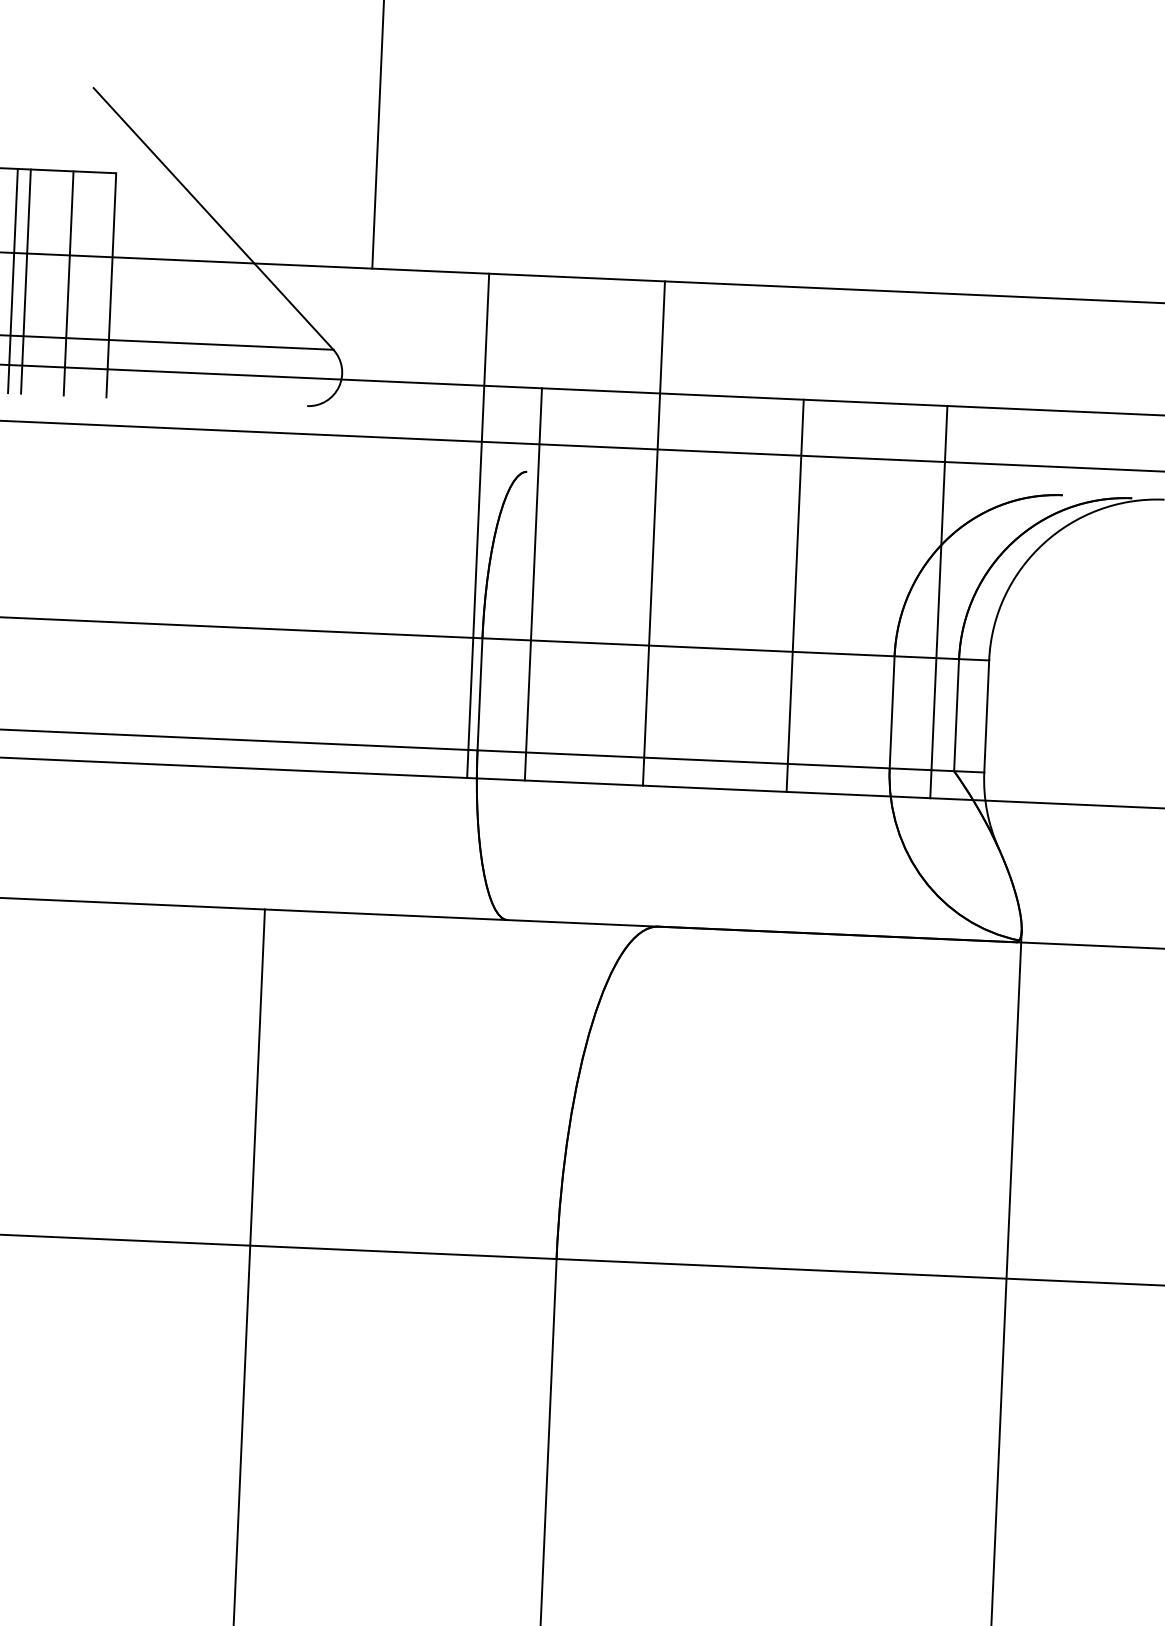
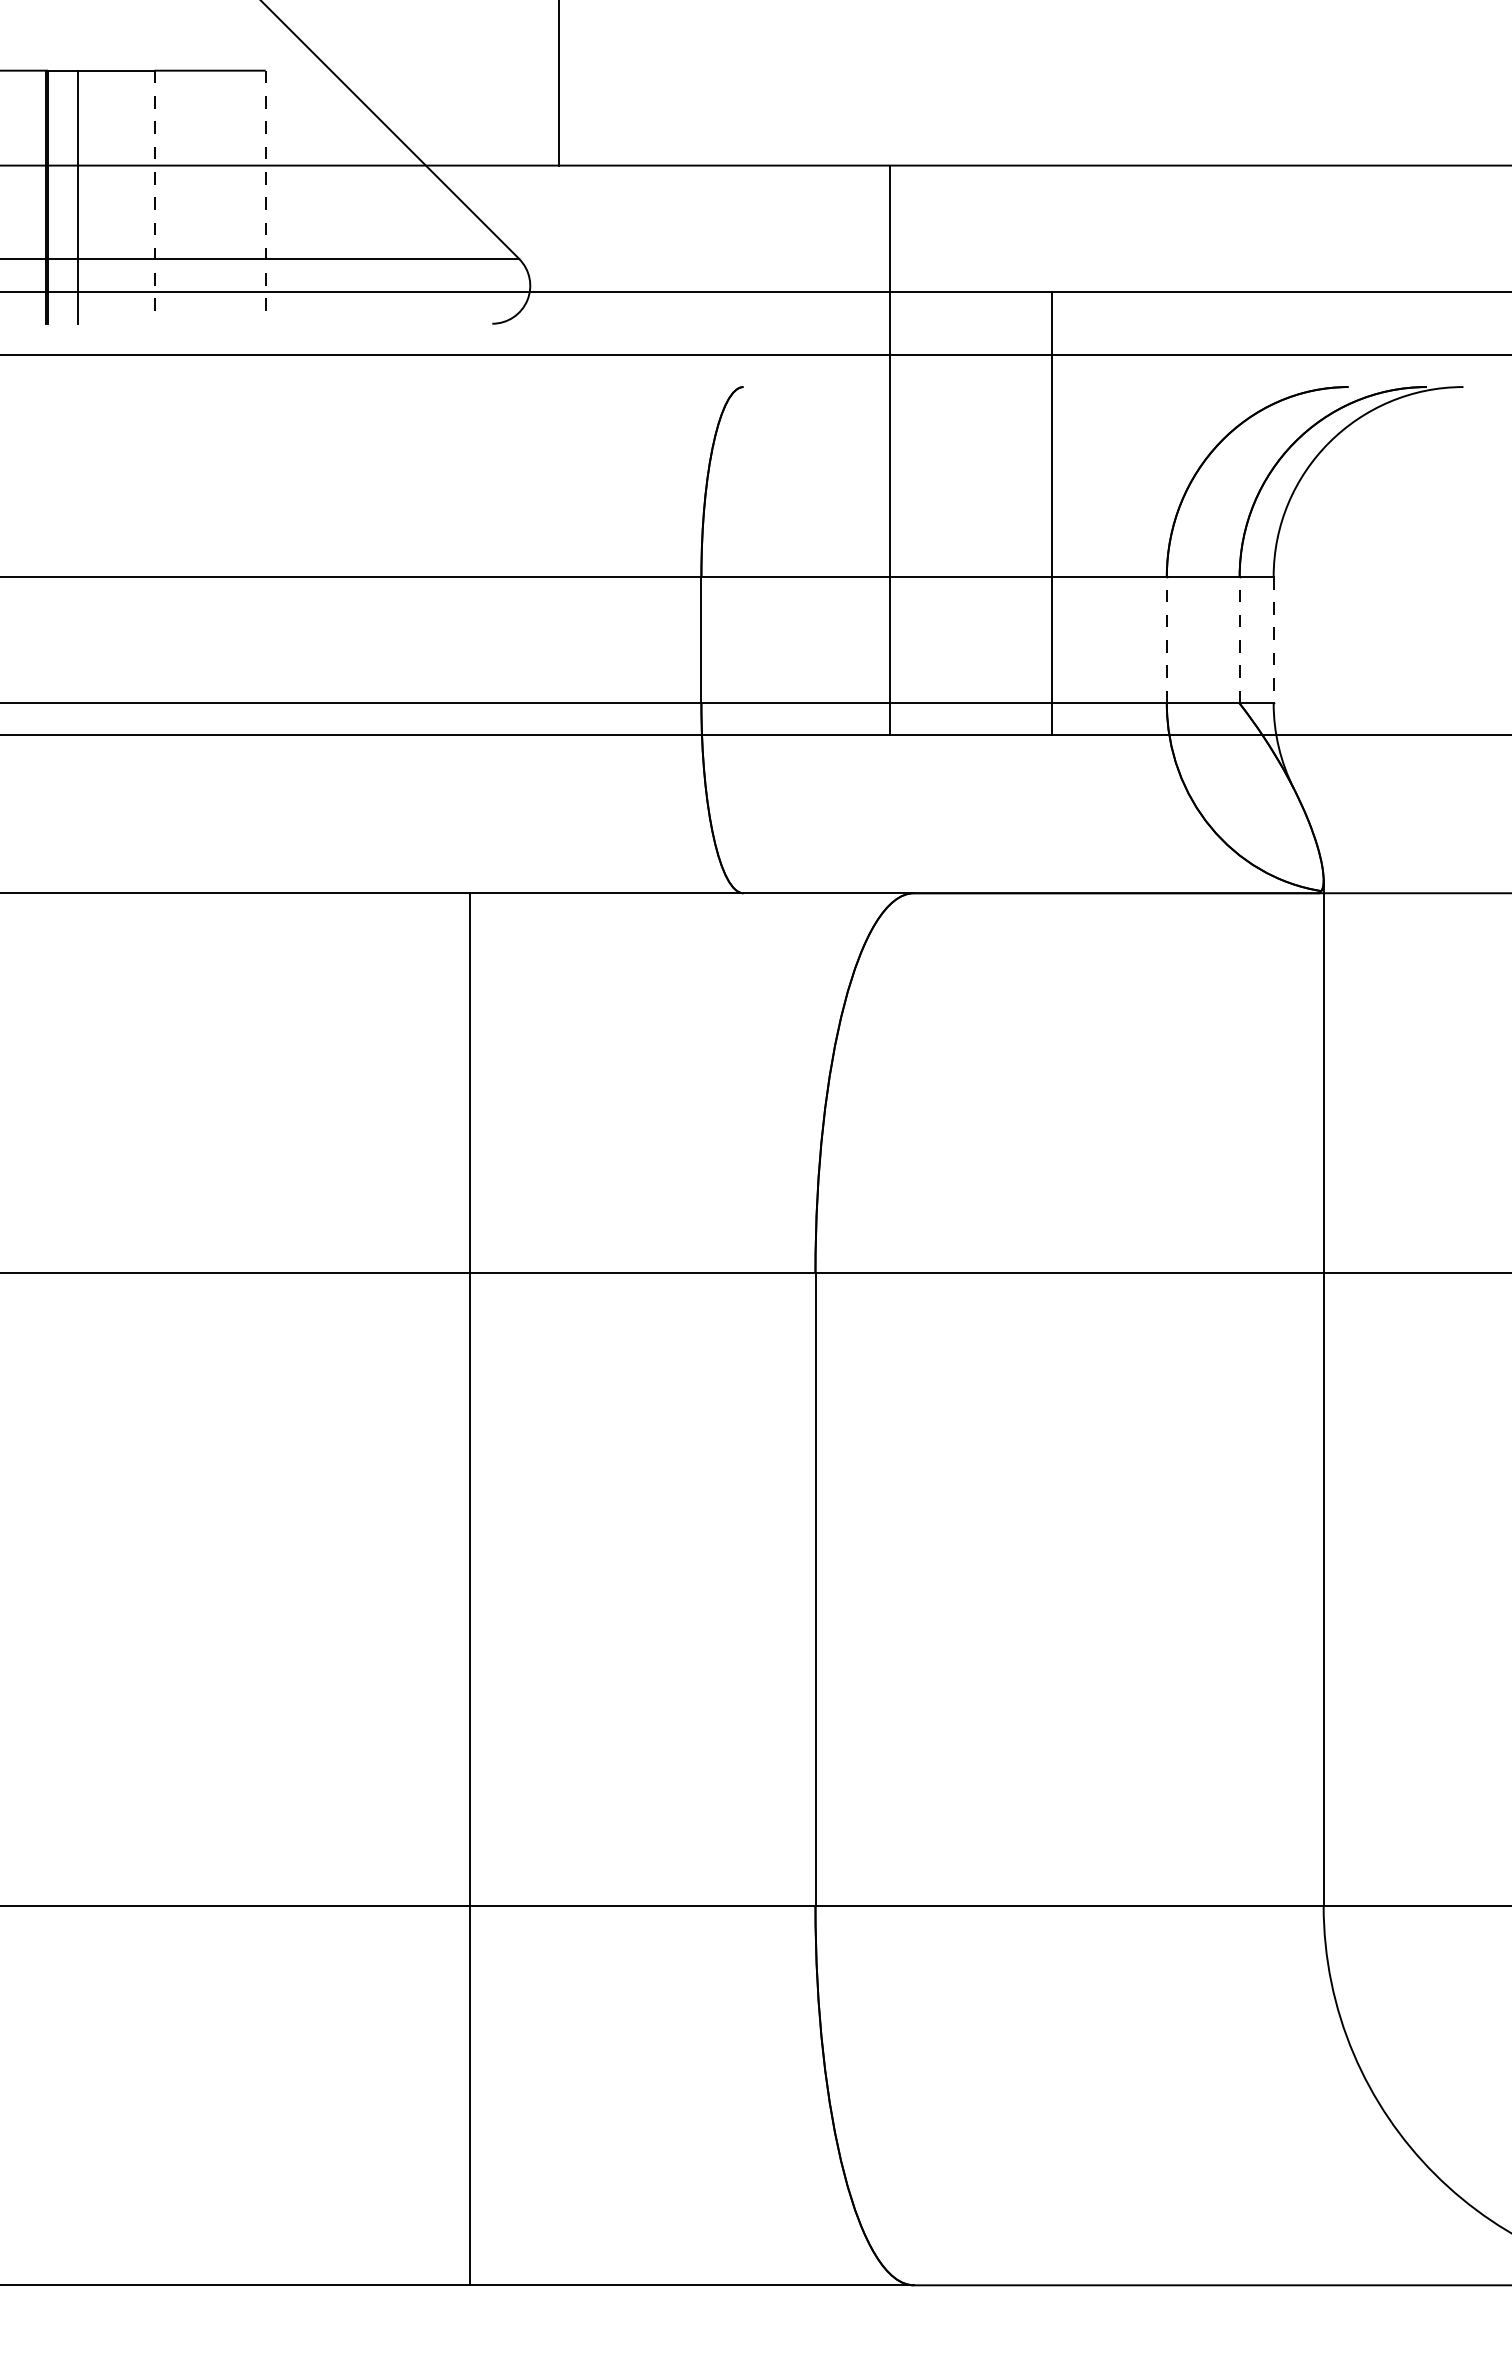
line: (26, 280) -> (169, 196), removed
line: (12, 281) -> (154, 197), solid -> dashed
line: (68, 282) -> (217, 196), removed
line: (111, 285) -> (265, 197), solid -> dashed
line: (478, 526) -> (691, 450), removed
line: (533, 584) -> (756, 513), removed
line: (939, 602) -> (1214, 513), removed
line: (891, 711) -> (1166, 639), solid -> dashed
line: (956, 714) -> (1239, 639), solid -> dashed
line: (986, 716) -> (1273, 640), solid -> dashed

